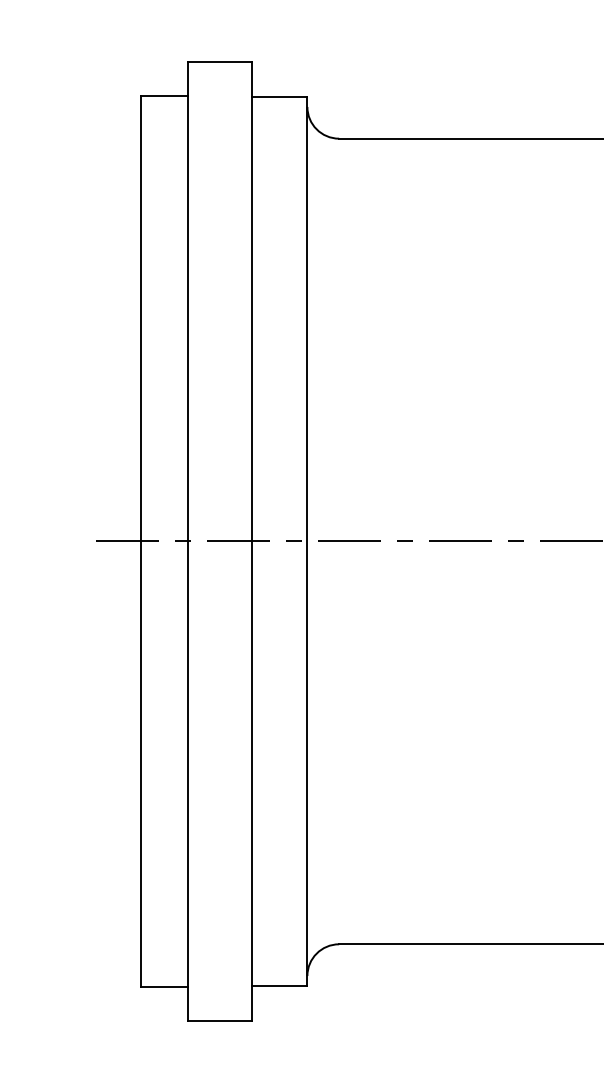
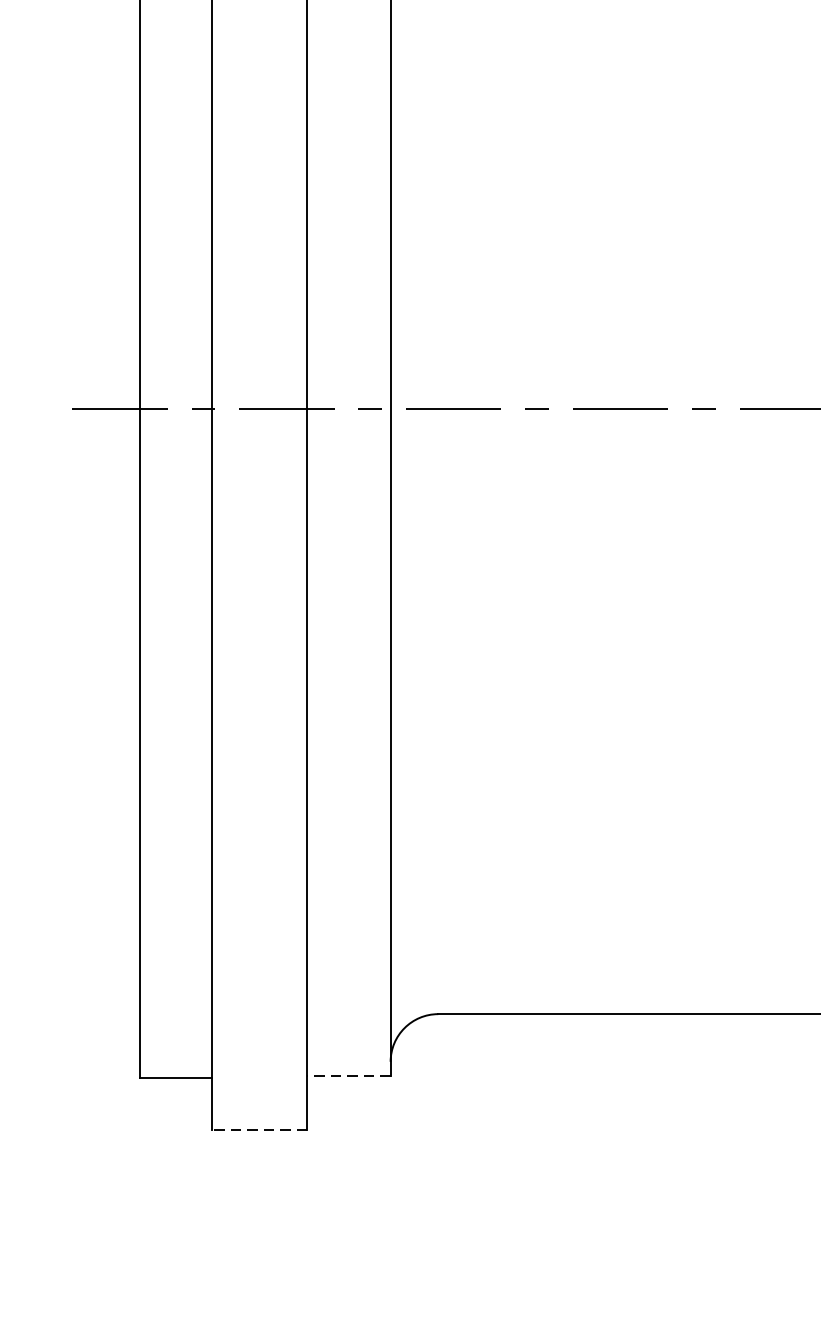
line: (279, 985) -> (348, 1076), solid -> dashed
line: (220, 1021) -> (260, 1130), solid -> dashed

